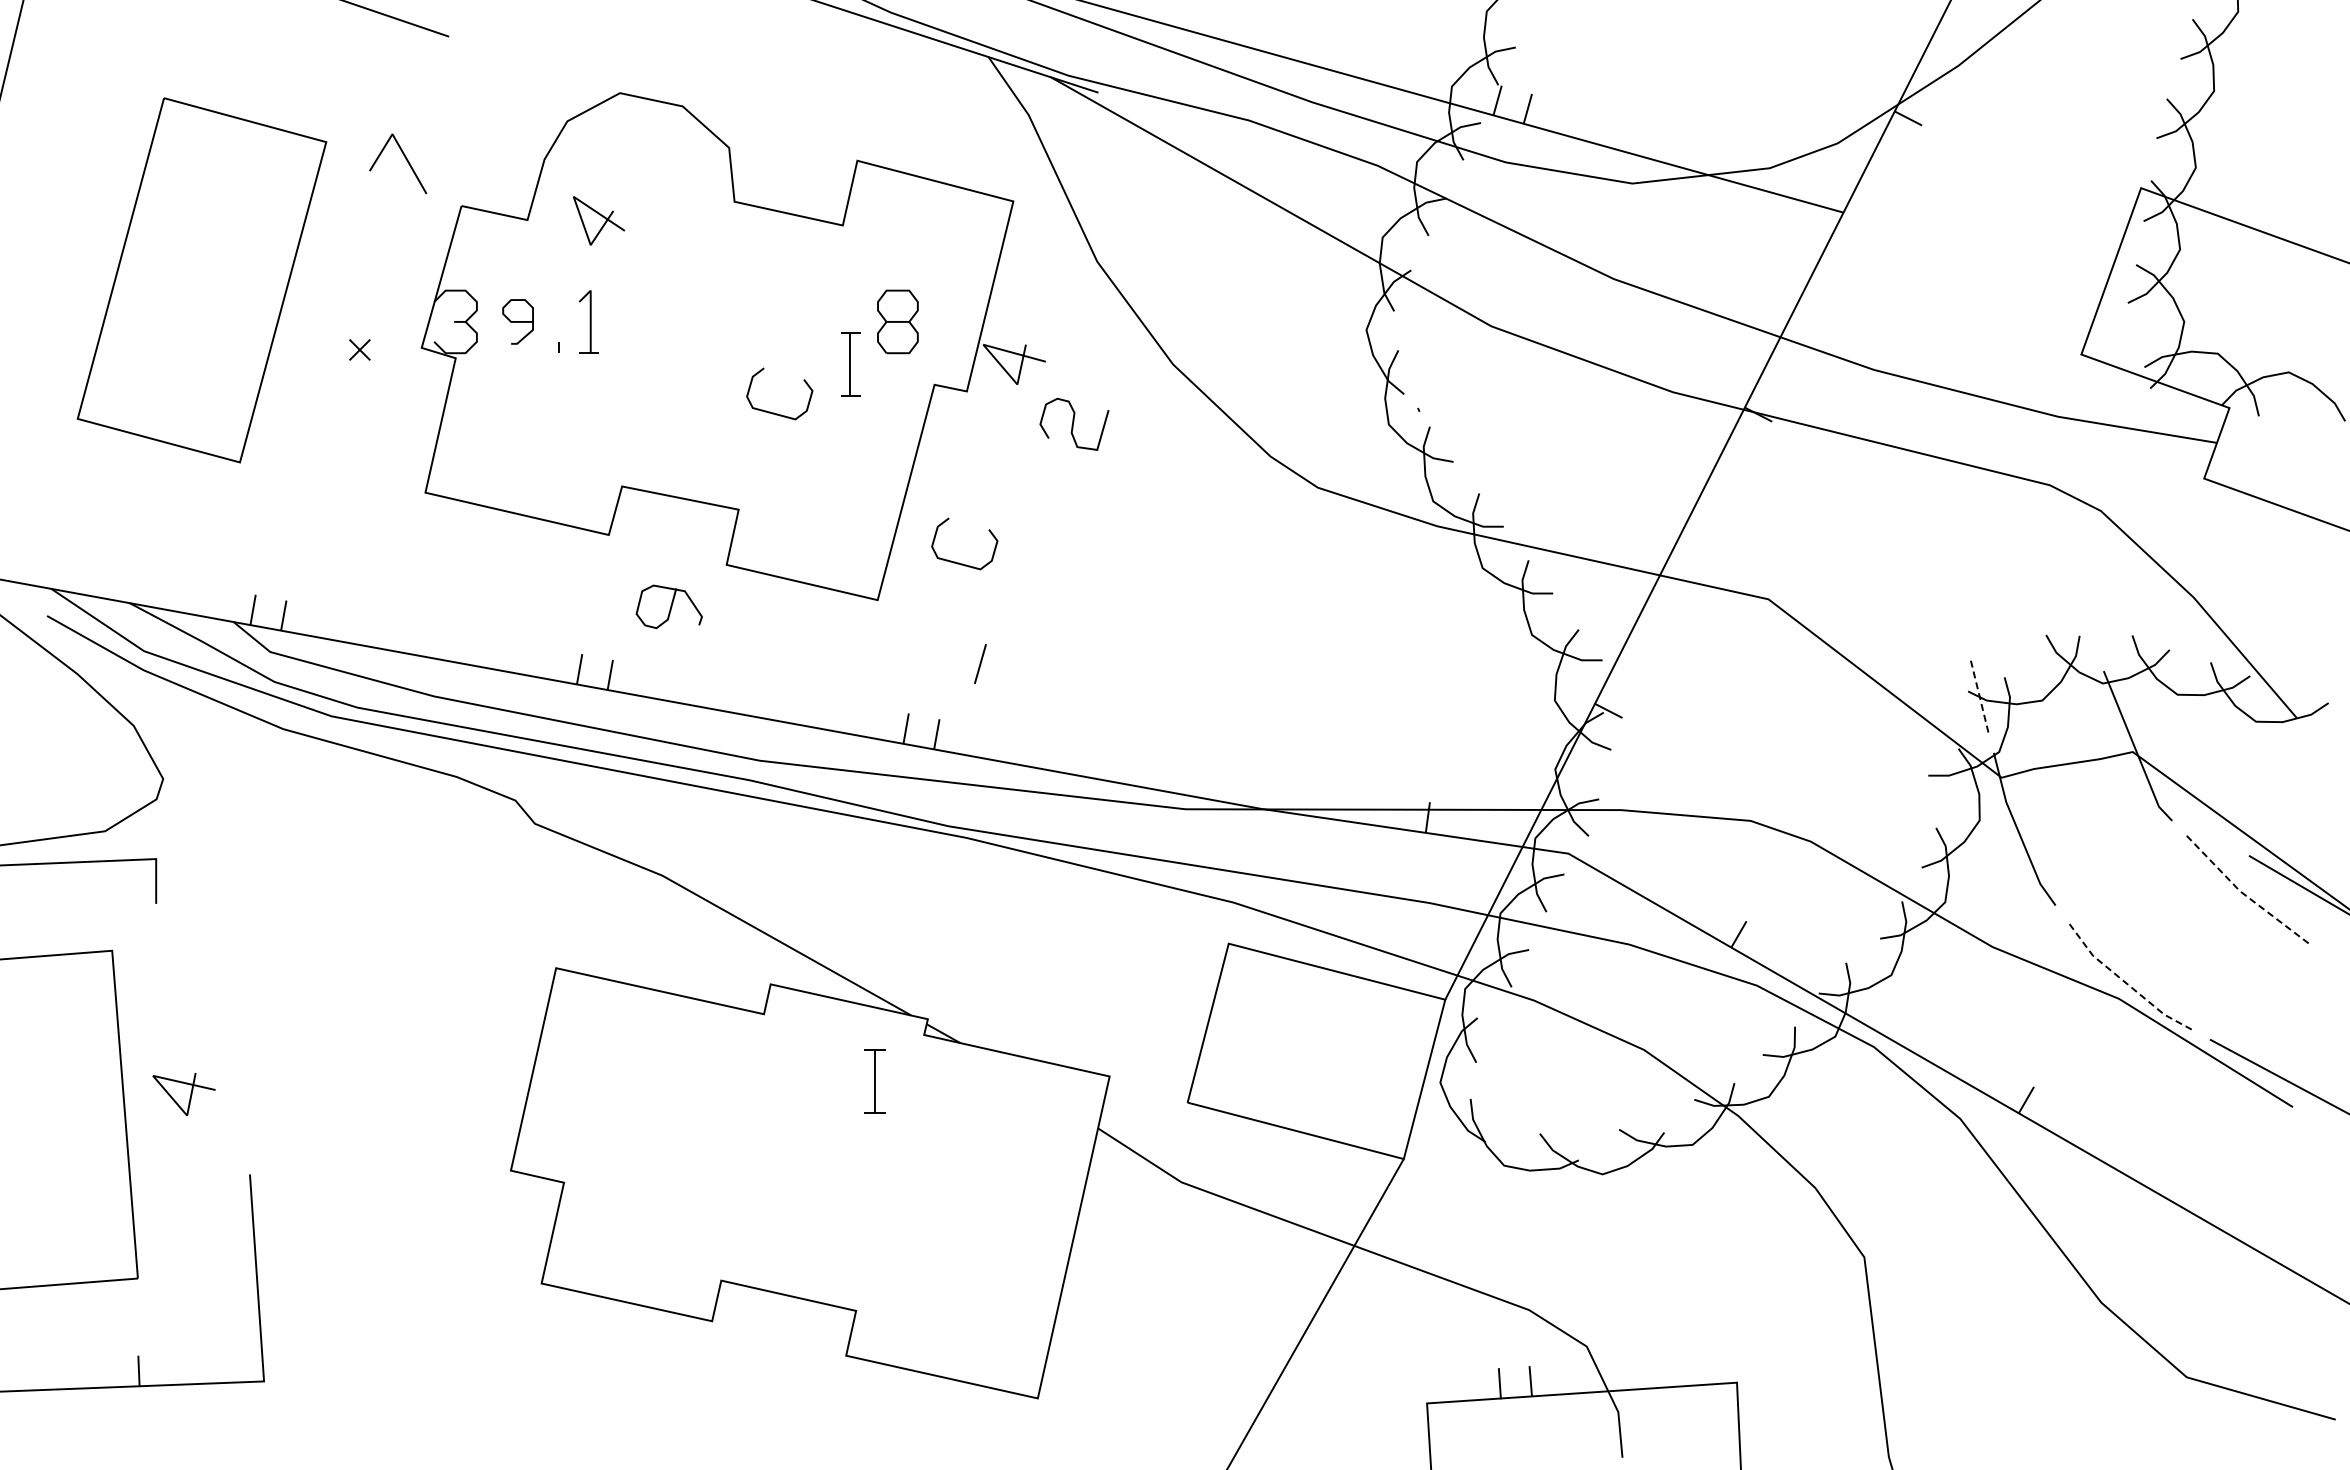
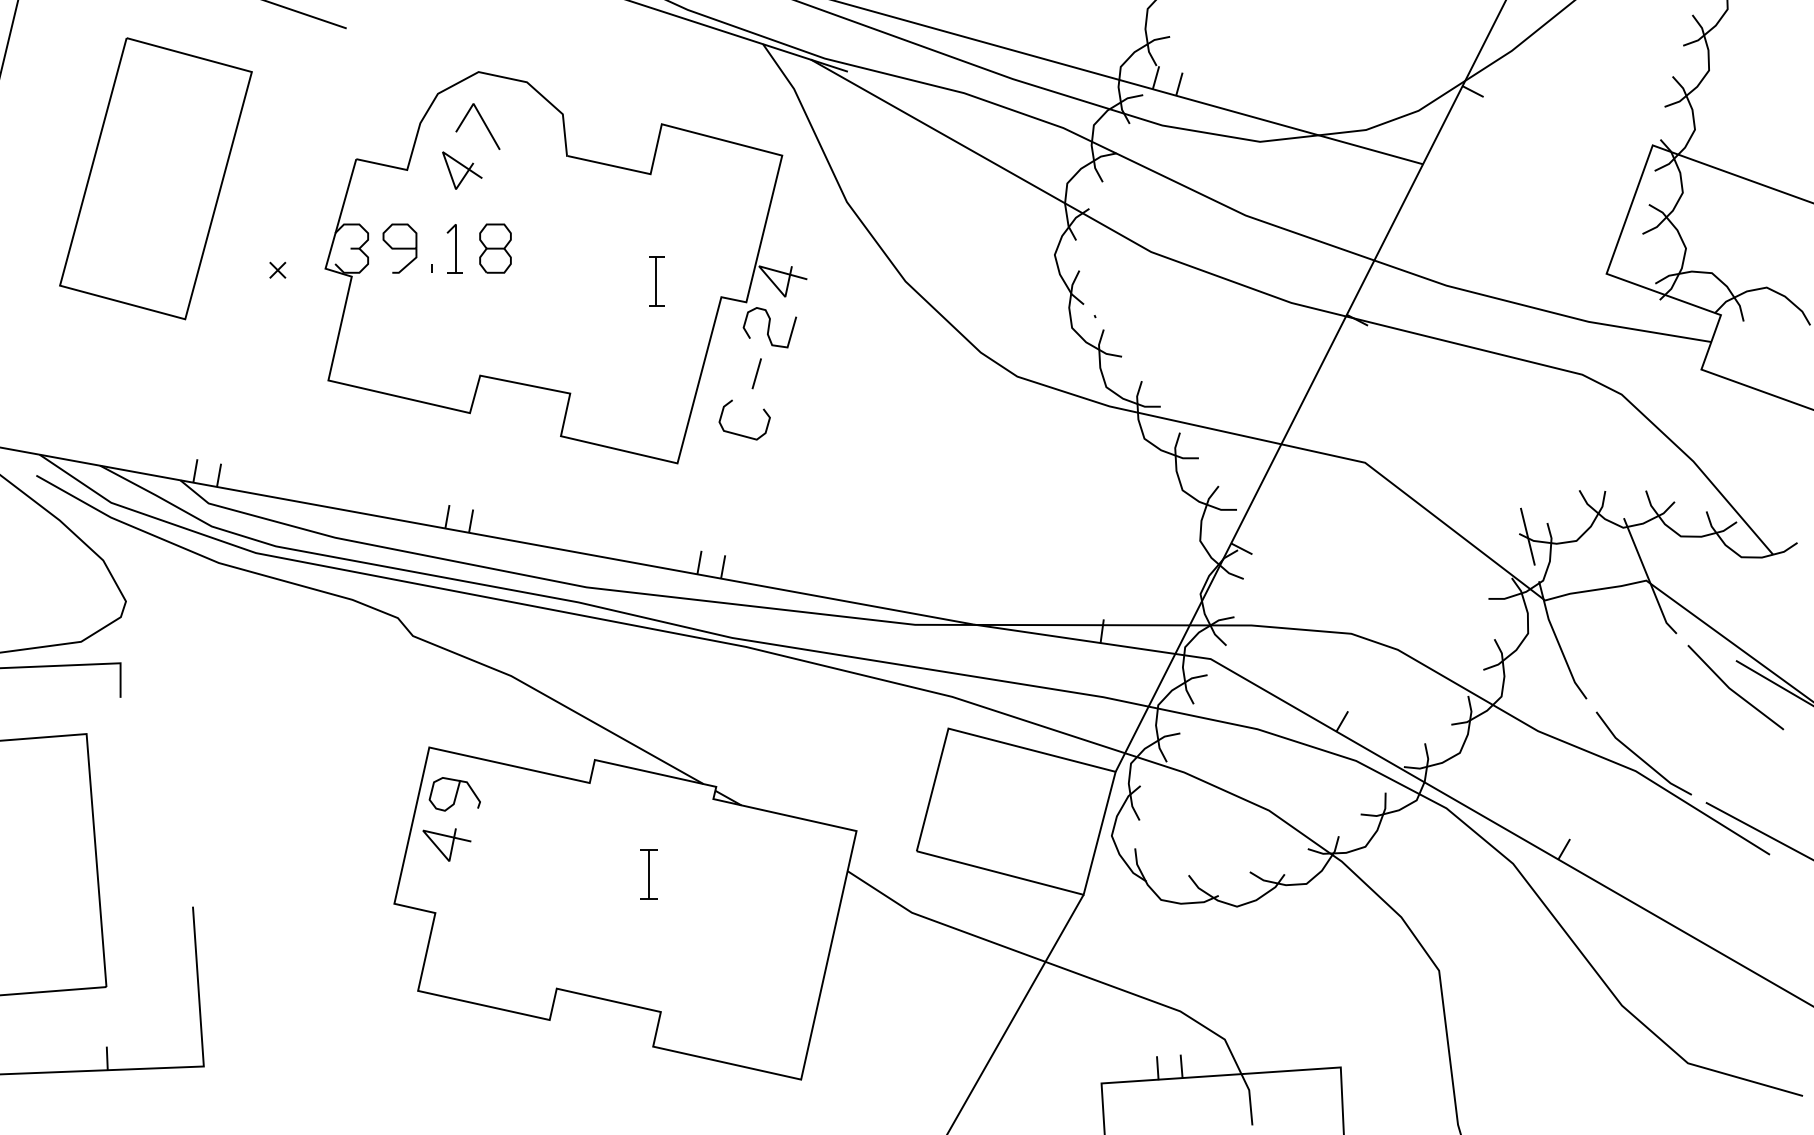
line: (405, 159) -> (483, 123), moved
part: (201, 280) -> (155, 178), moved
part: (517, 321) -> (399, 248), size x1.43
part: (897, 321) -> (495, 248), moved
curve: (774, 412) -> (597, 318), removed
curve: (1074, 422) -> (769, 326), moved
part: (668, 606) -> (454, 794), moved
line: (980, 663) -> (756, 373), moved
line: (1979, 695) -> (1527, 537), dashed -> solid
line: (2245, 895) -> (1733, 691), dashed -> solid
line: (2124, 981) -> (1639, 757), dashed -> solid
part: (874, 1081) -> (648, 874), moved
part: (183, 1094) -> (446, 844), moved

